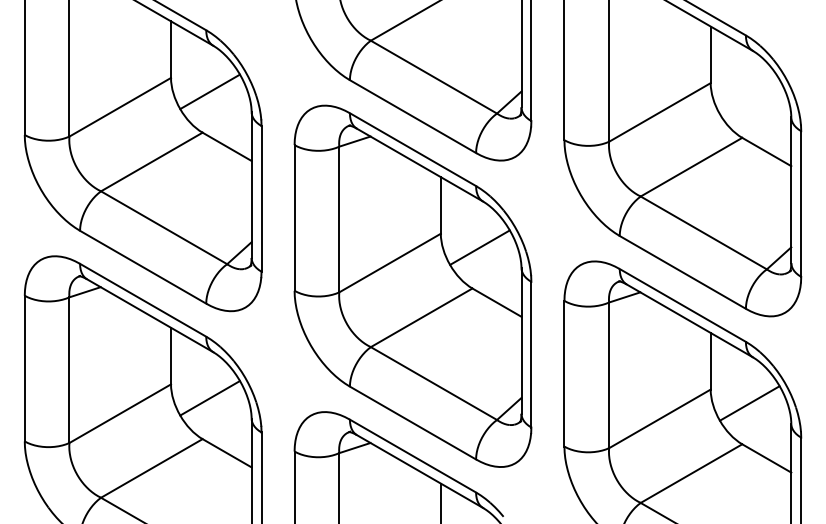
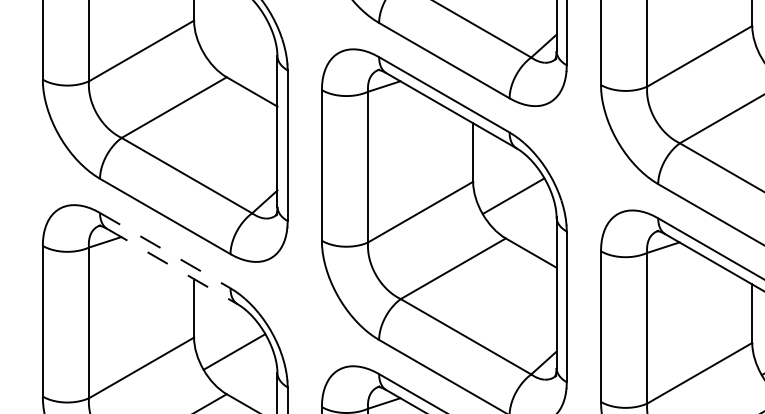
line: (209, 91) -> (233, 34), removed
line: (143, 300) -> (165, 250), solid -> dashed
line: (150, 315) -> (172, 266), solid -> dashed

